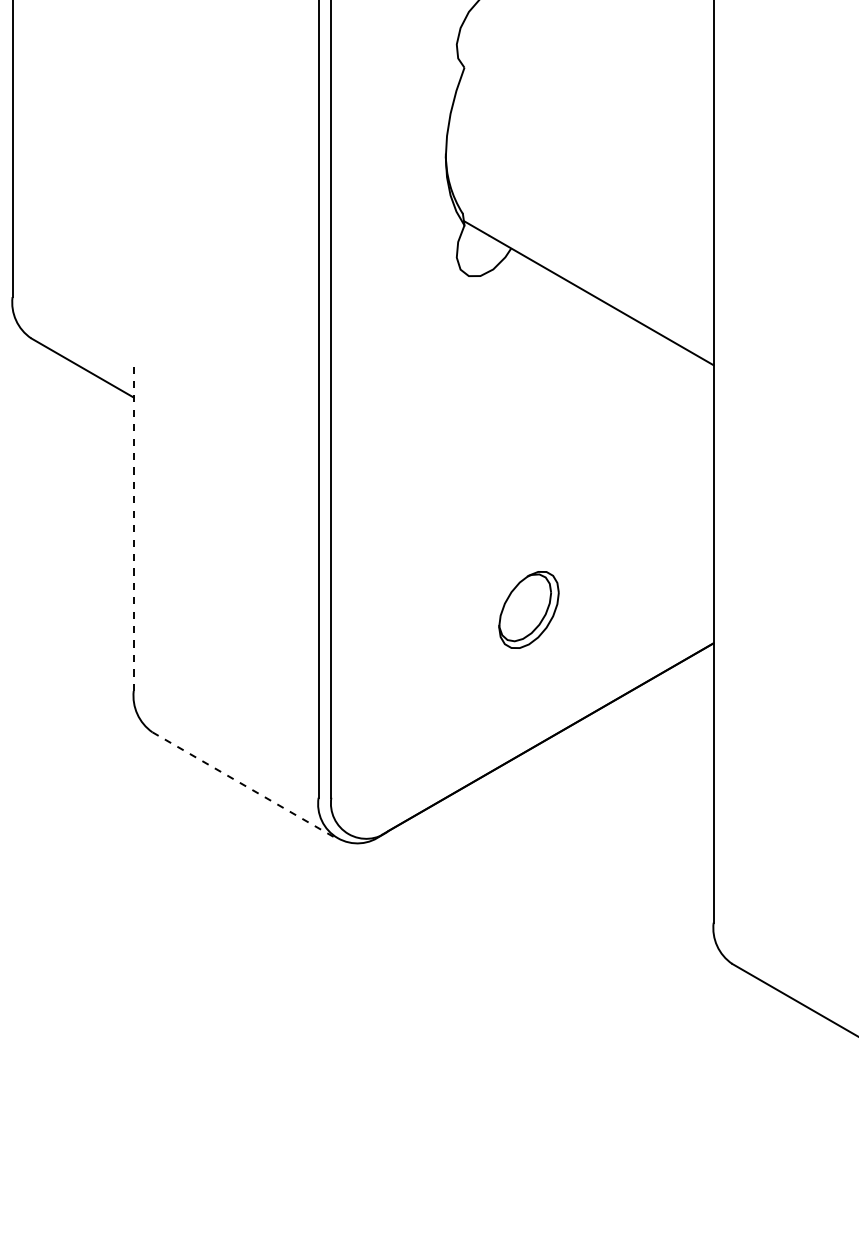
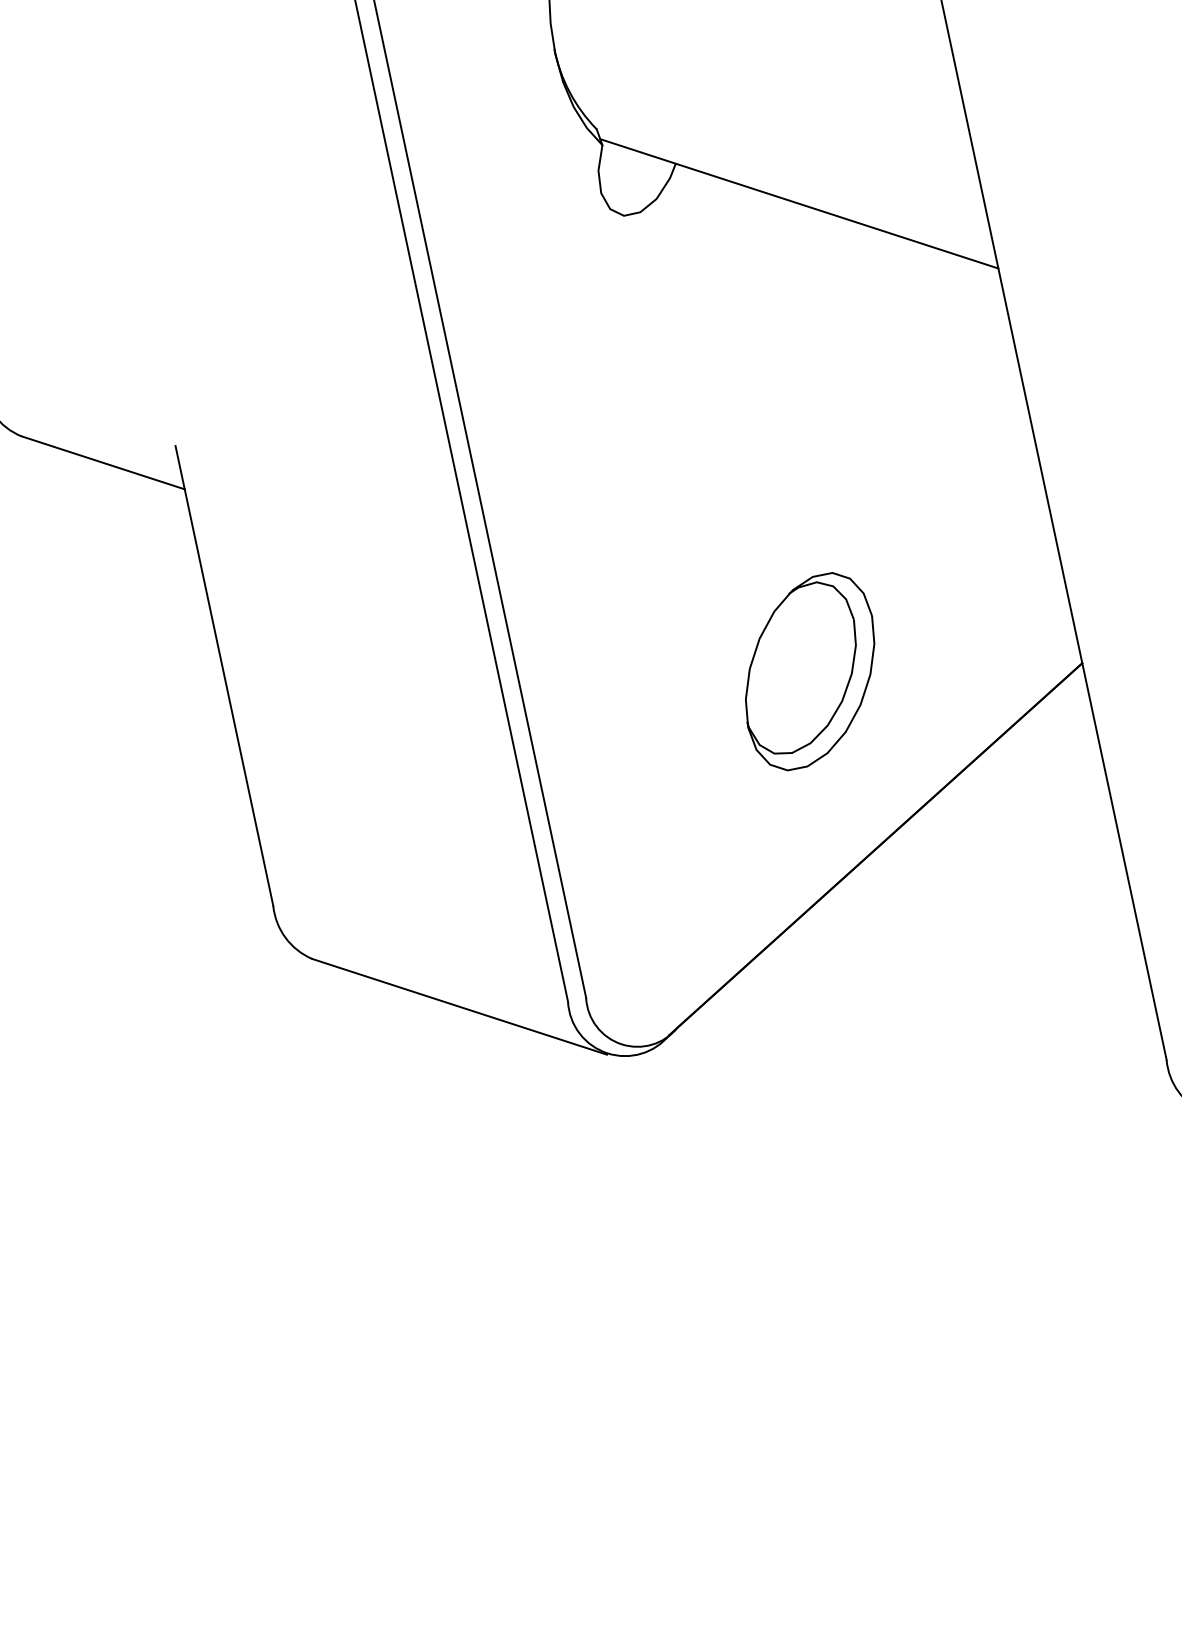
line: (133, 529) -> (224, 676), dashed -> solid
part: (528, 609) -> (809, 671), size x1.67
line: (244, 785) -> (459, 1006), dashed -> solid

